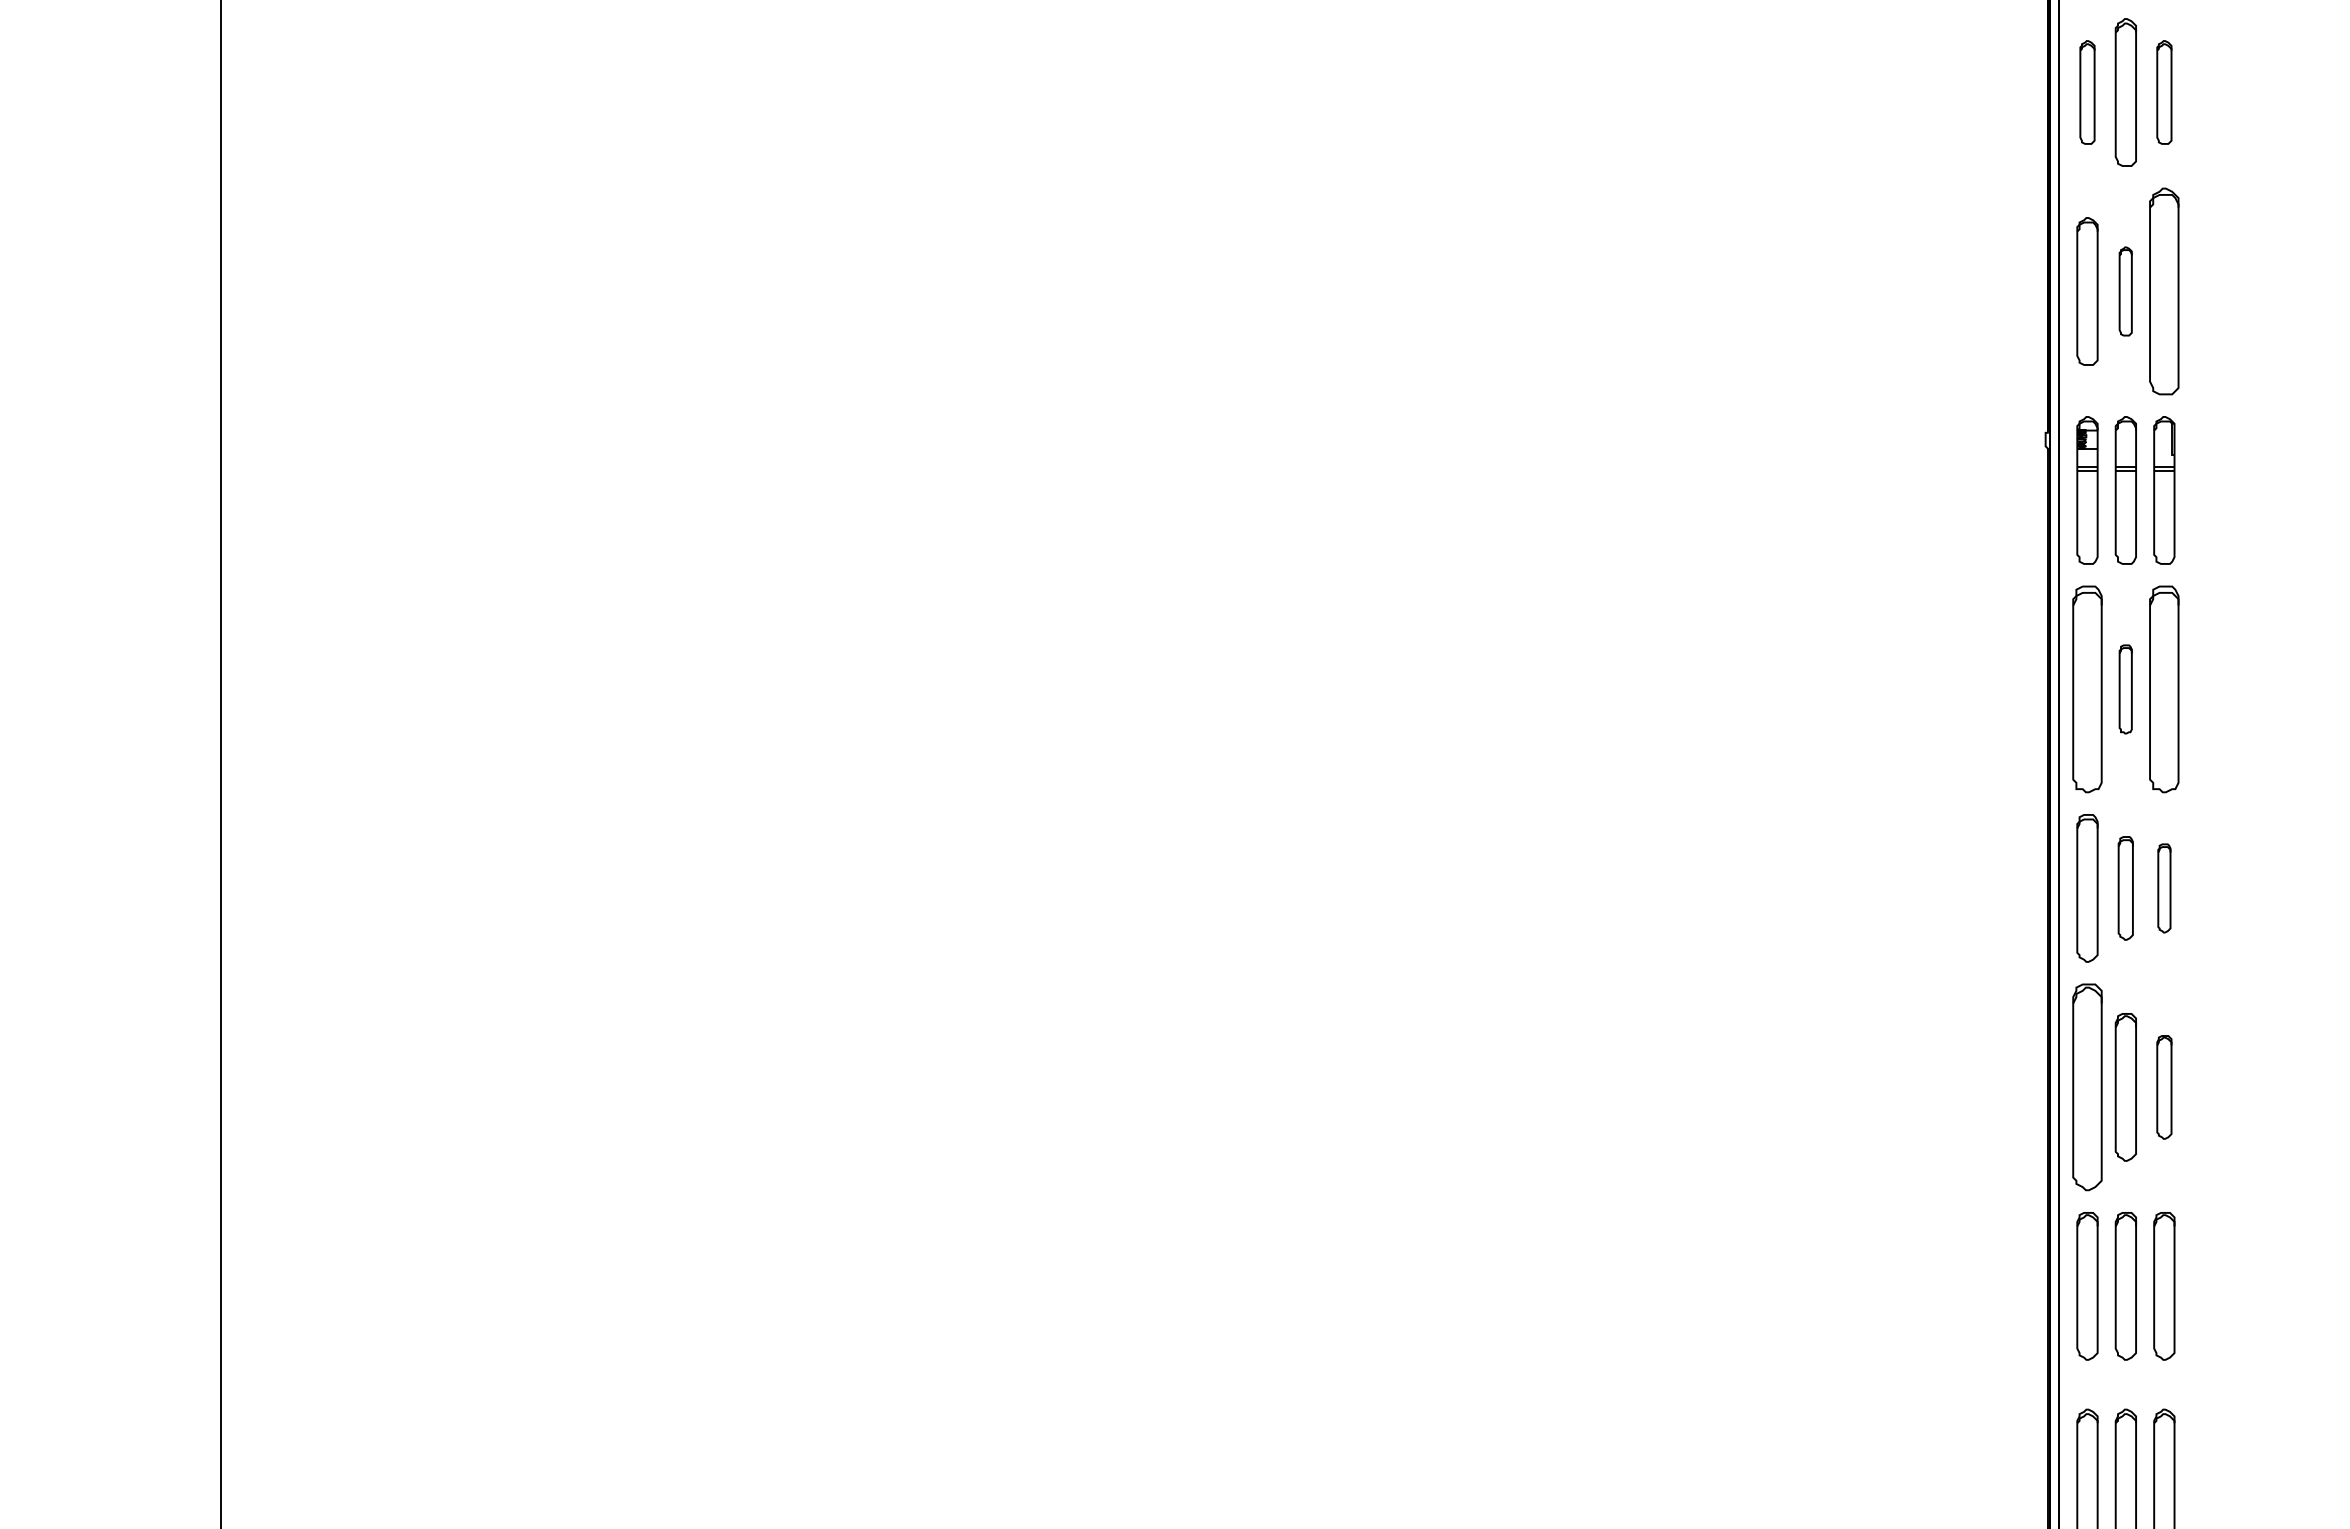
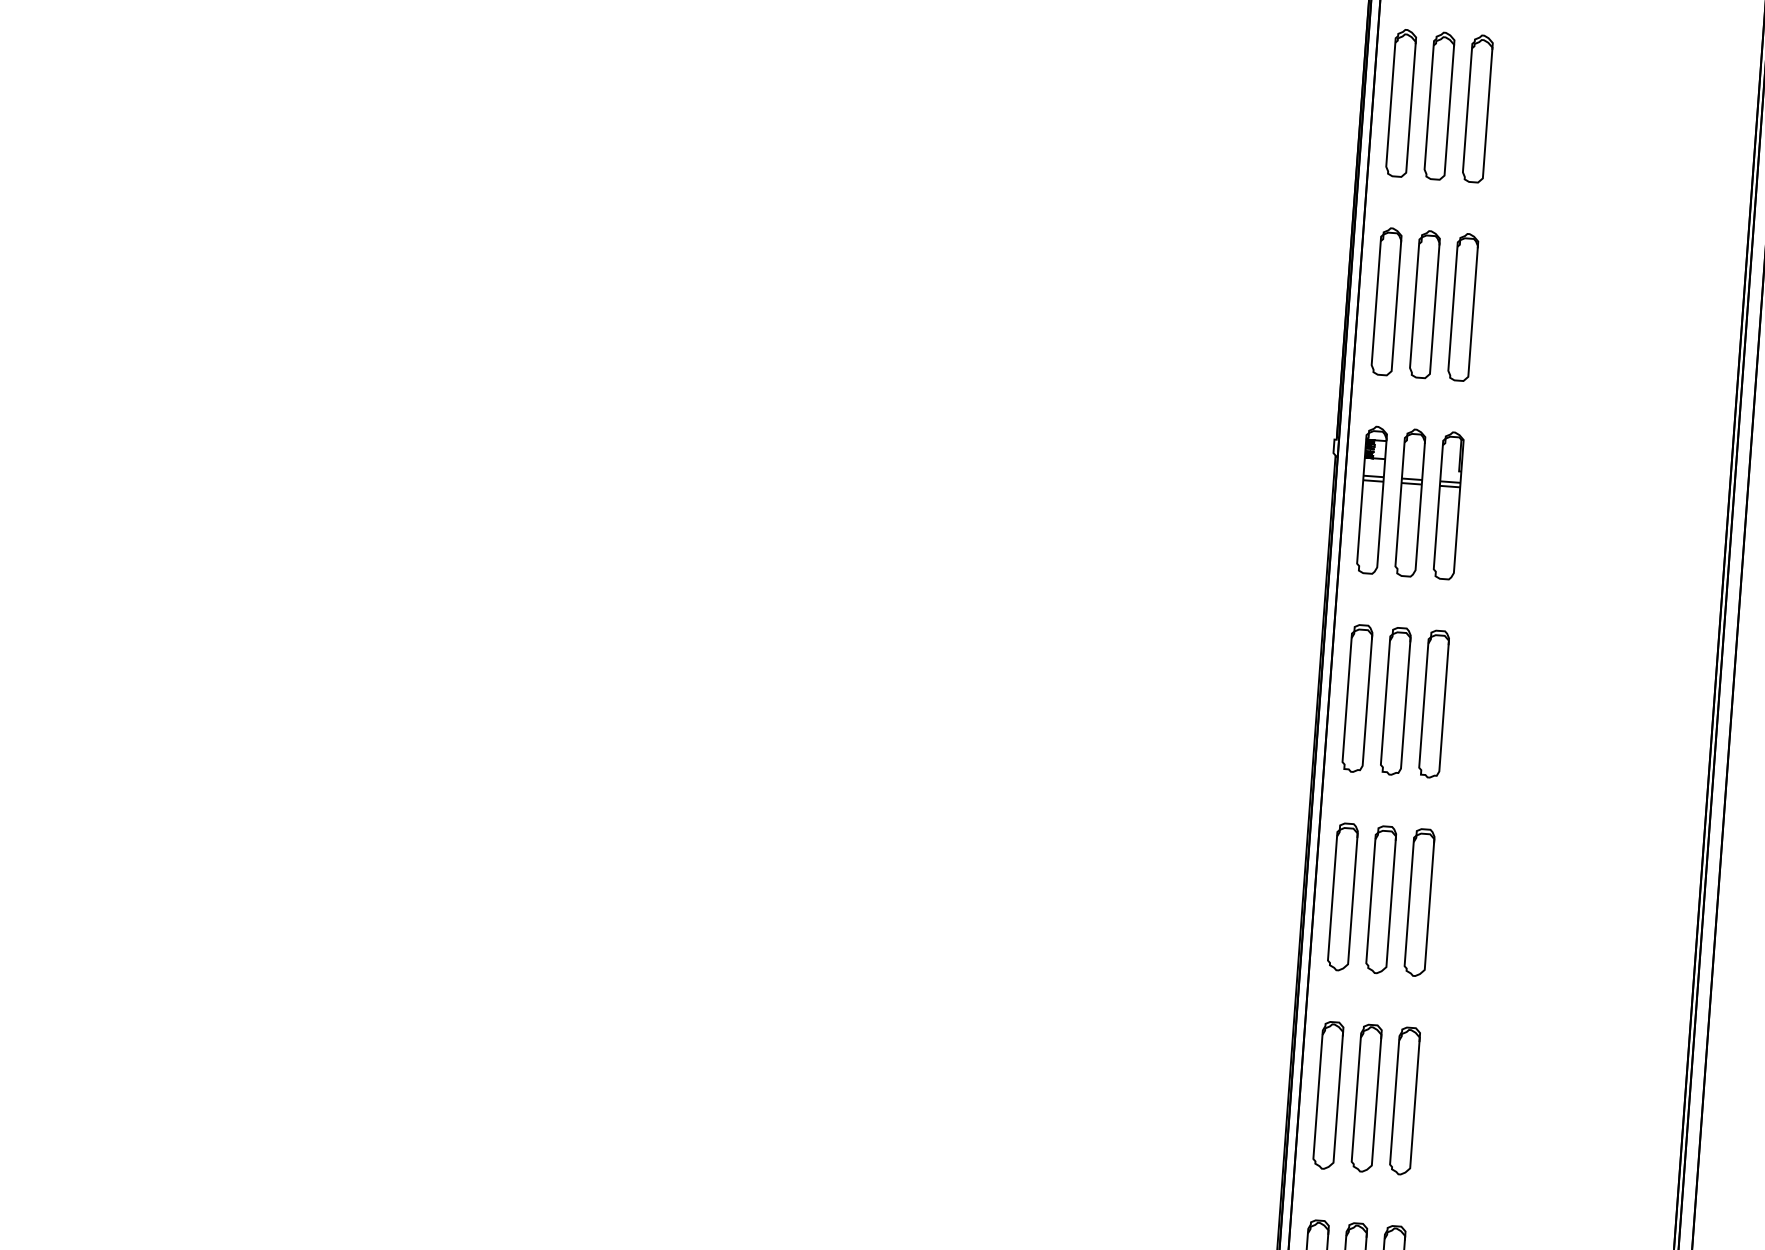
part: (2087, 92) -> (1401, 103), size x1.43
part: (2164, 92) -> (1477, 108), size x1.43
part: (2125, 291) -> (1424, 304), size x1.67
part: (2164, 291) -> (1463, 307), size x0.71
part: (2087, 689) -> (1357, 698), size x0.71
part: (2125, 689) -> (1395, 701), size x1.67
part: (2164, 689) -> (1434, 704), size x0.71
part: (2125, 888) -> (1380, 899), size x1.43
part: (2164, 888) -> (1419, 902), size x1.67
part: (2087, 1087) -> (1328, 1095), size x0.71
part: (2164, 1087) -> (1405, 1101), size x1.43

